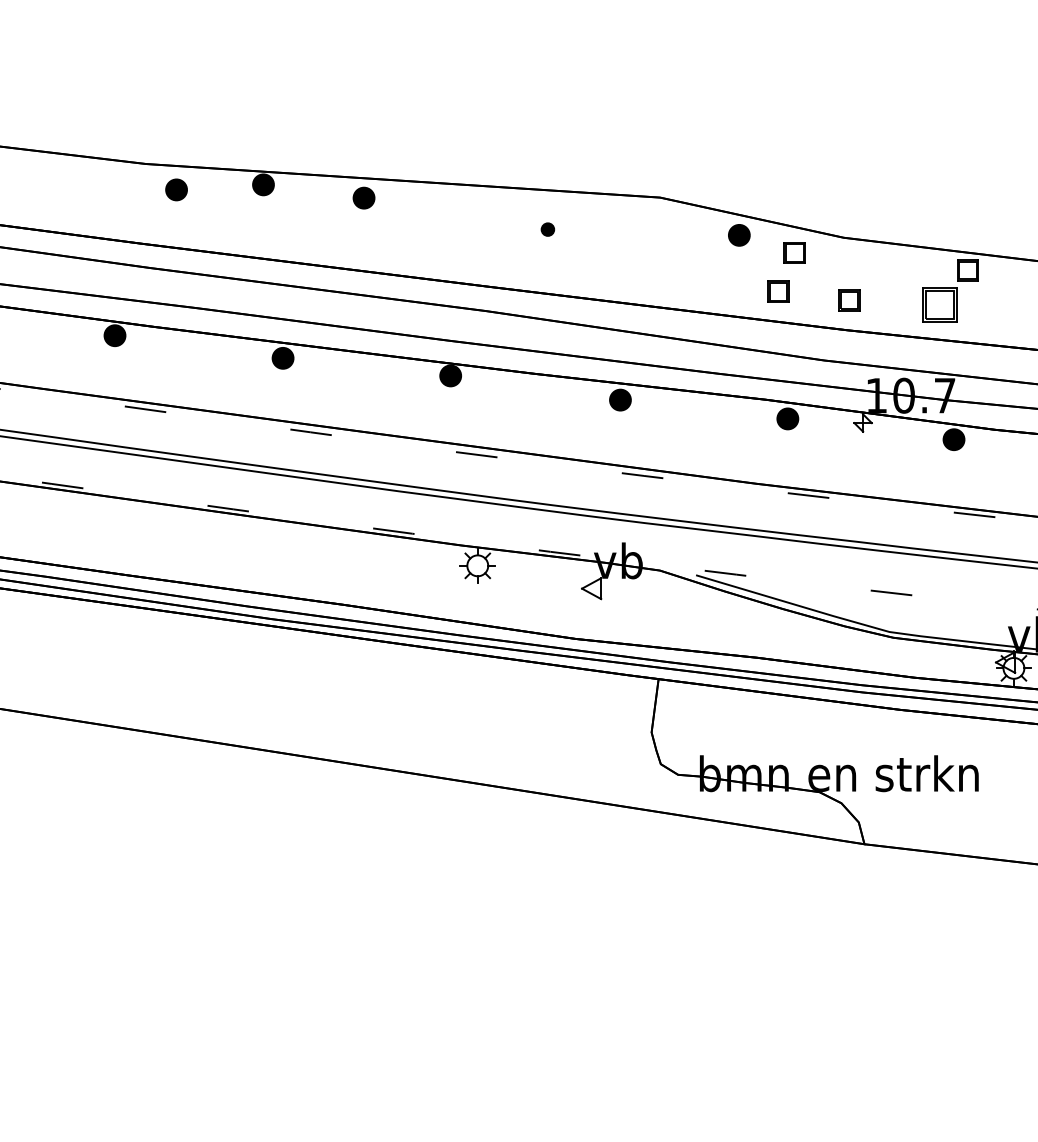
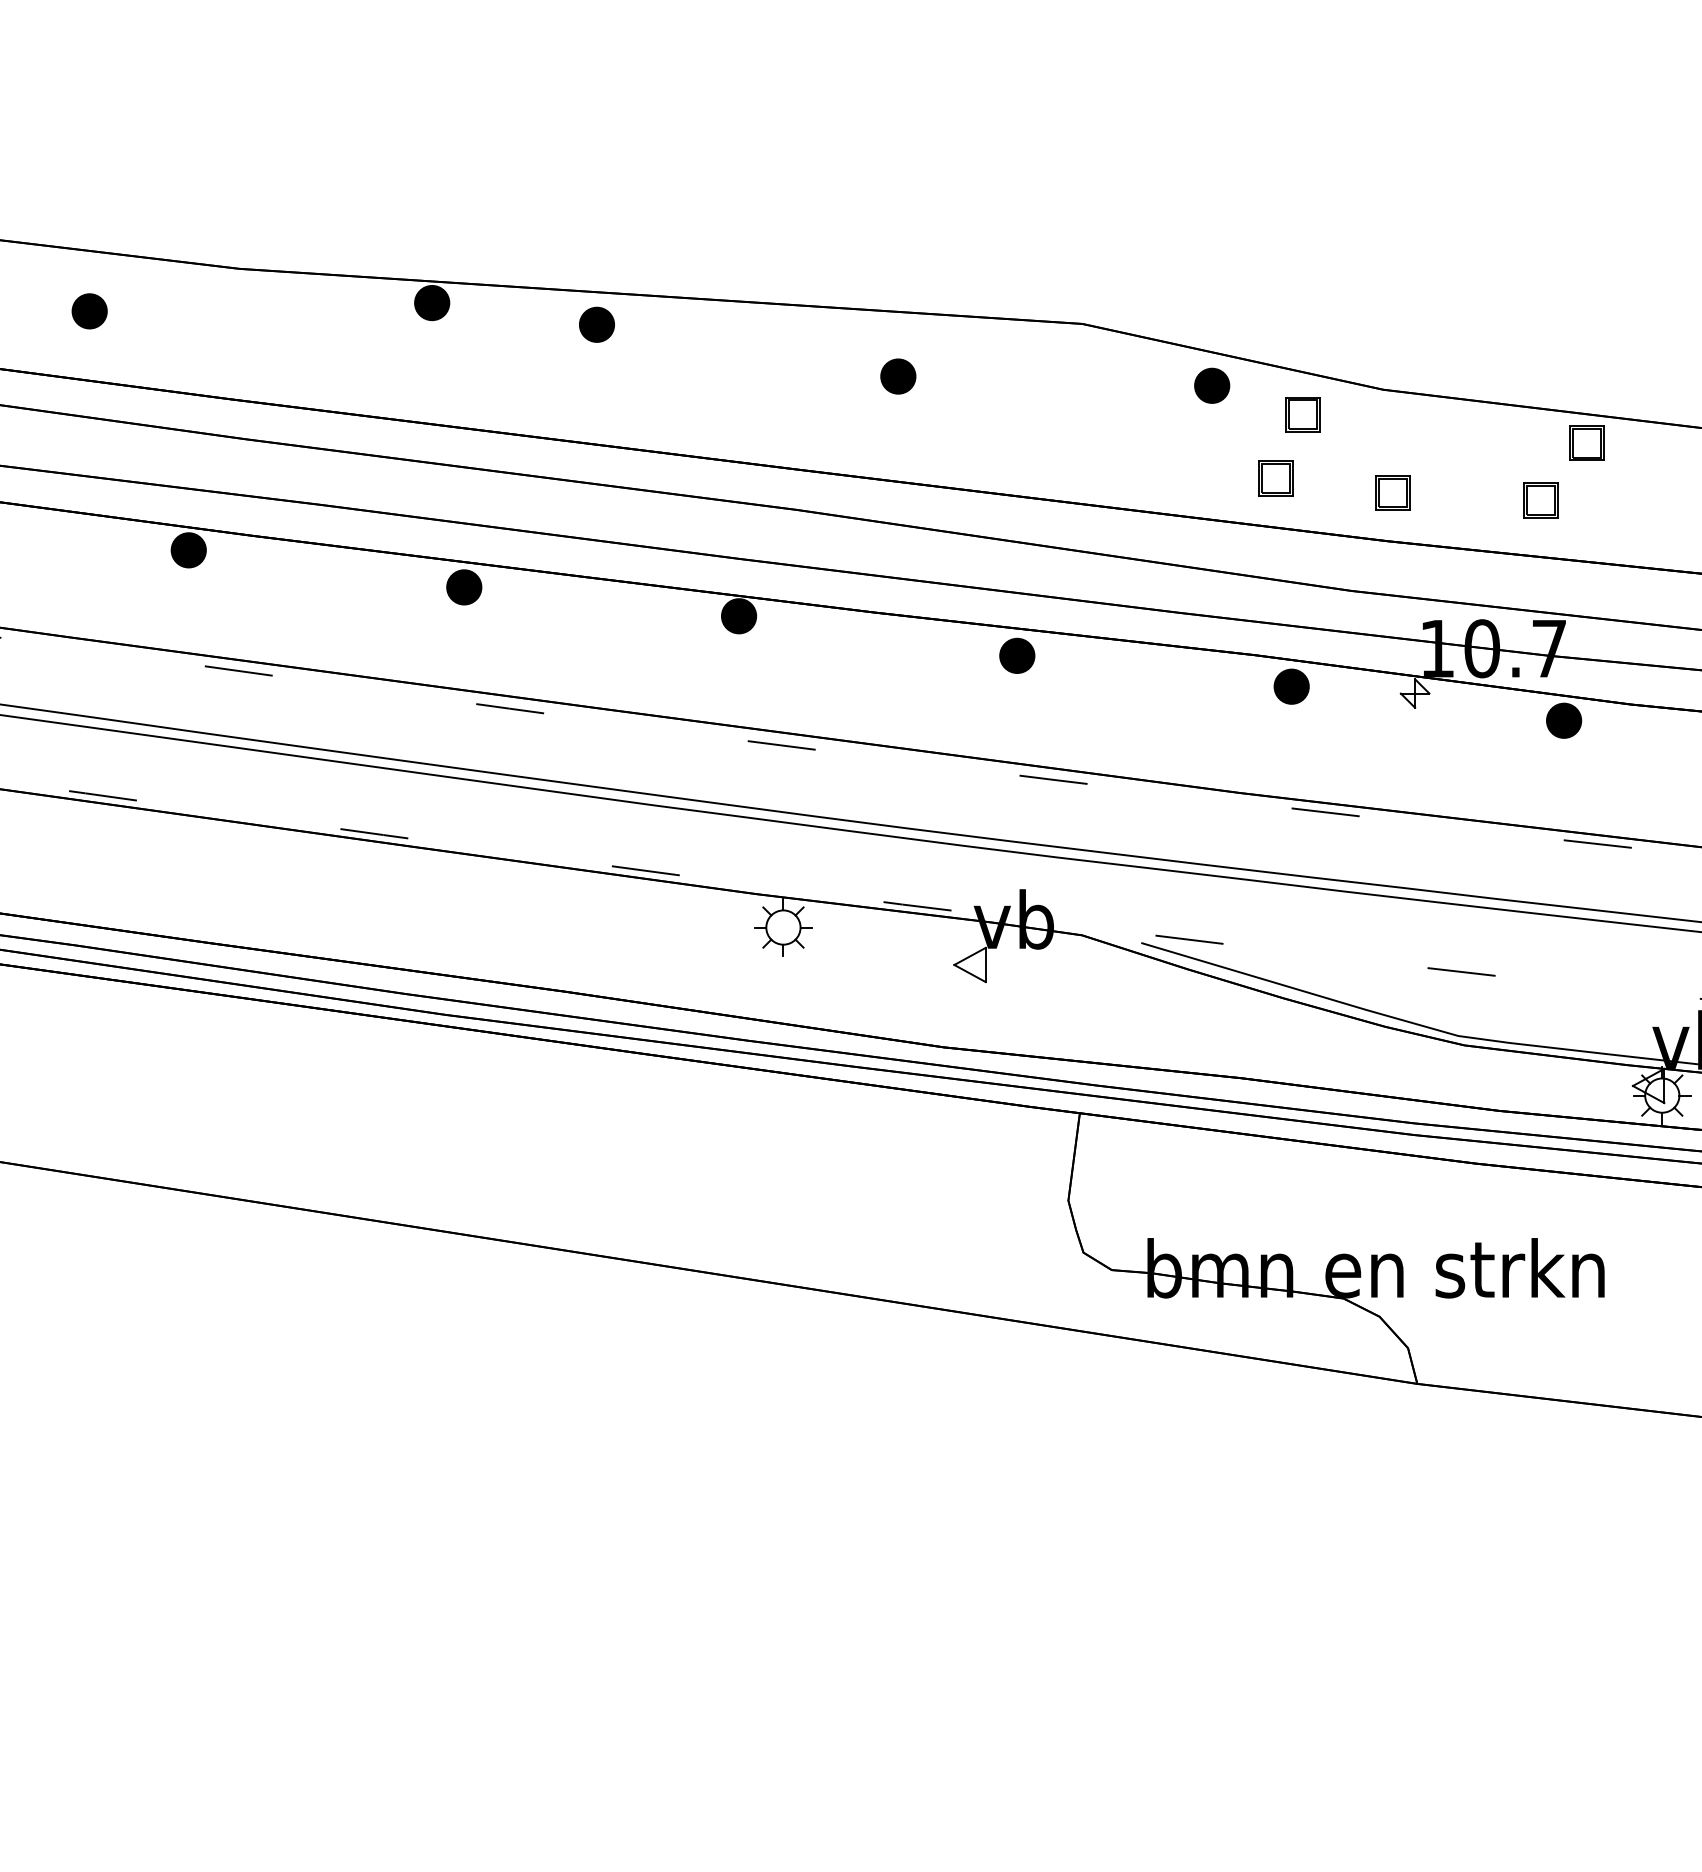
part: (176, 189) -> (89, 310), moved
part: (547, 229) -> (897, 376), size x1.67
part: (939, 305) -> (1540, 500), size x0.62

